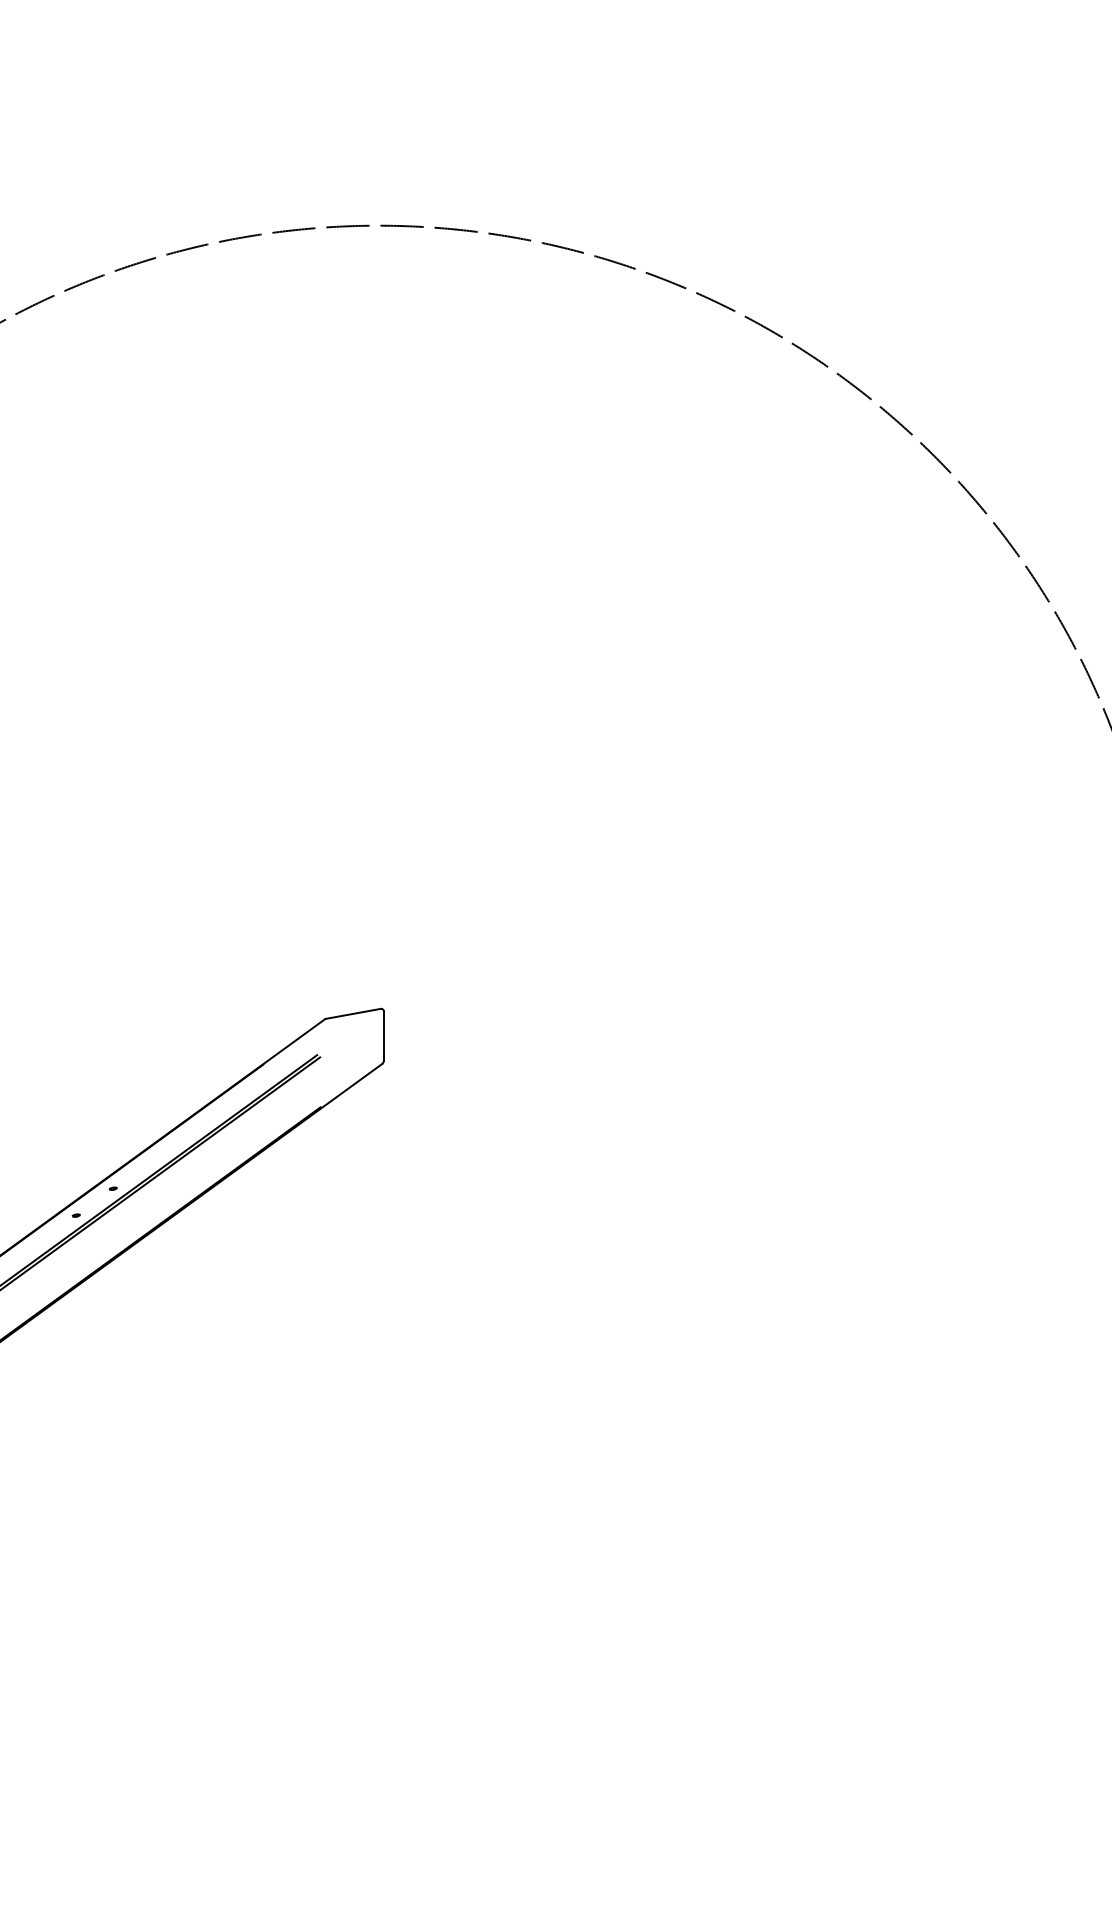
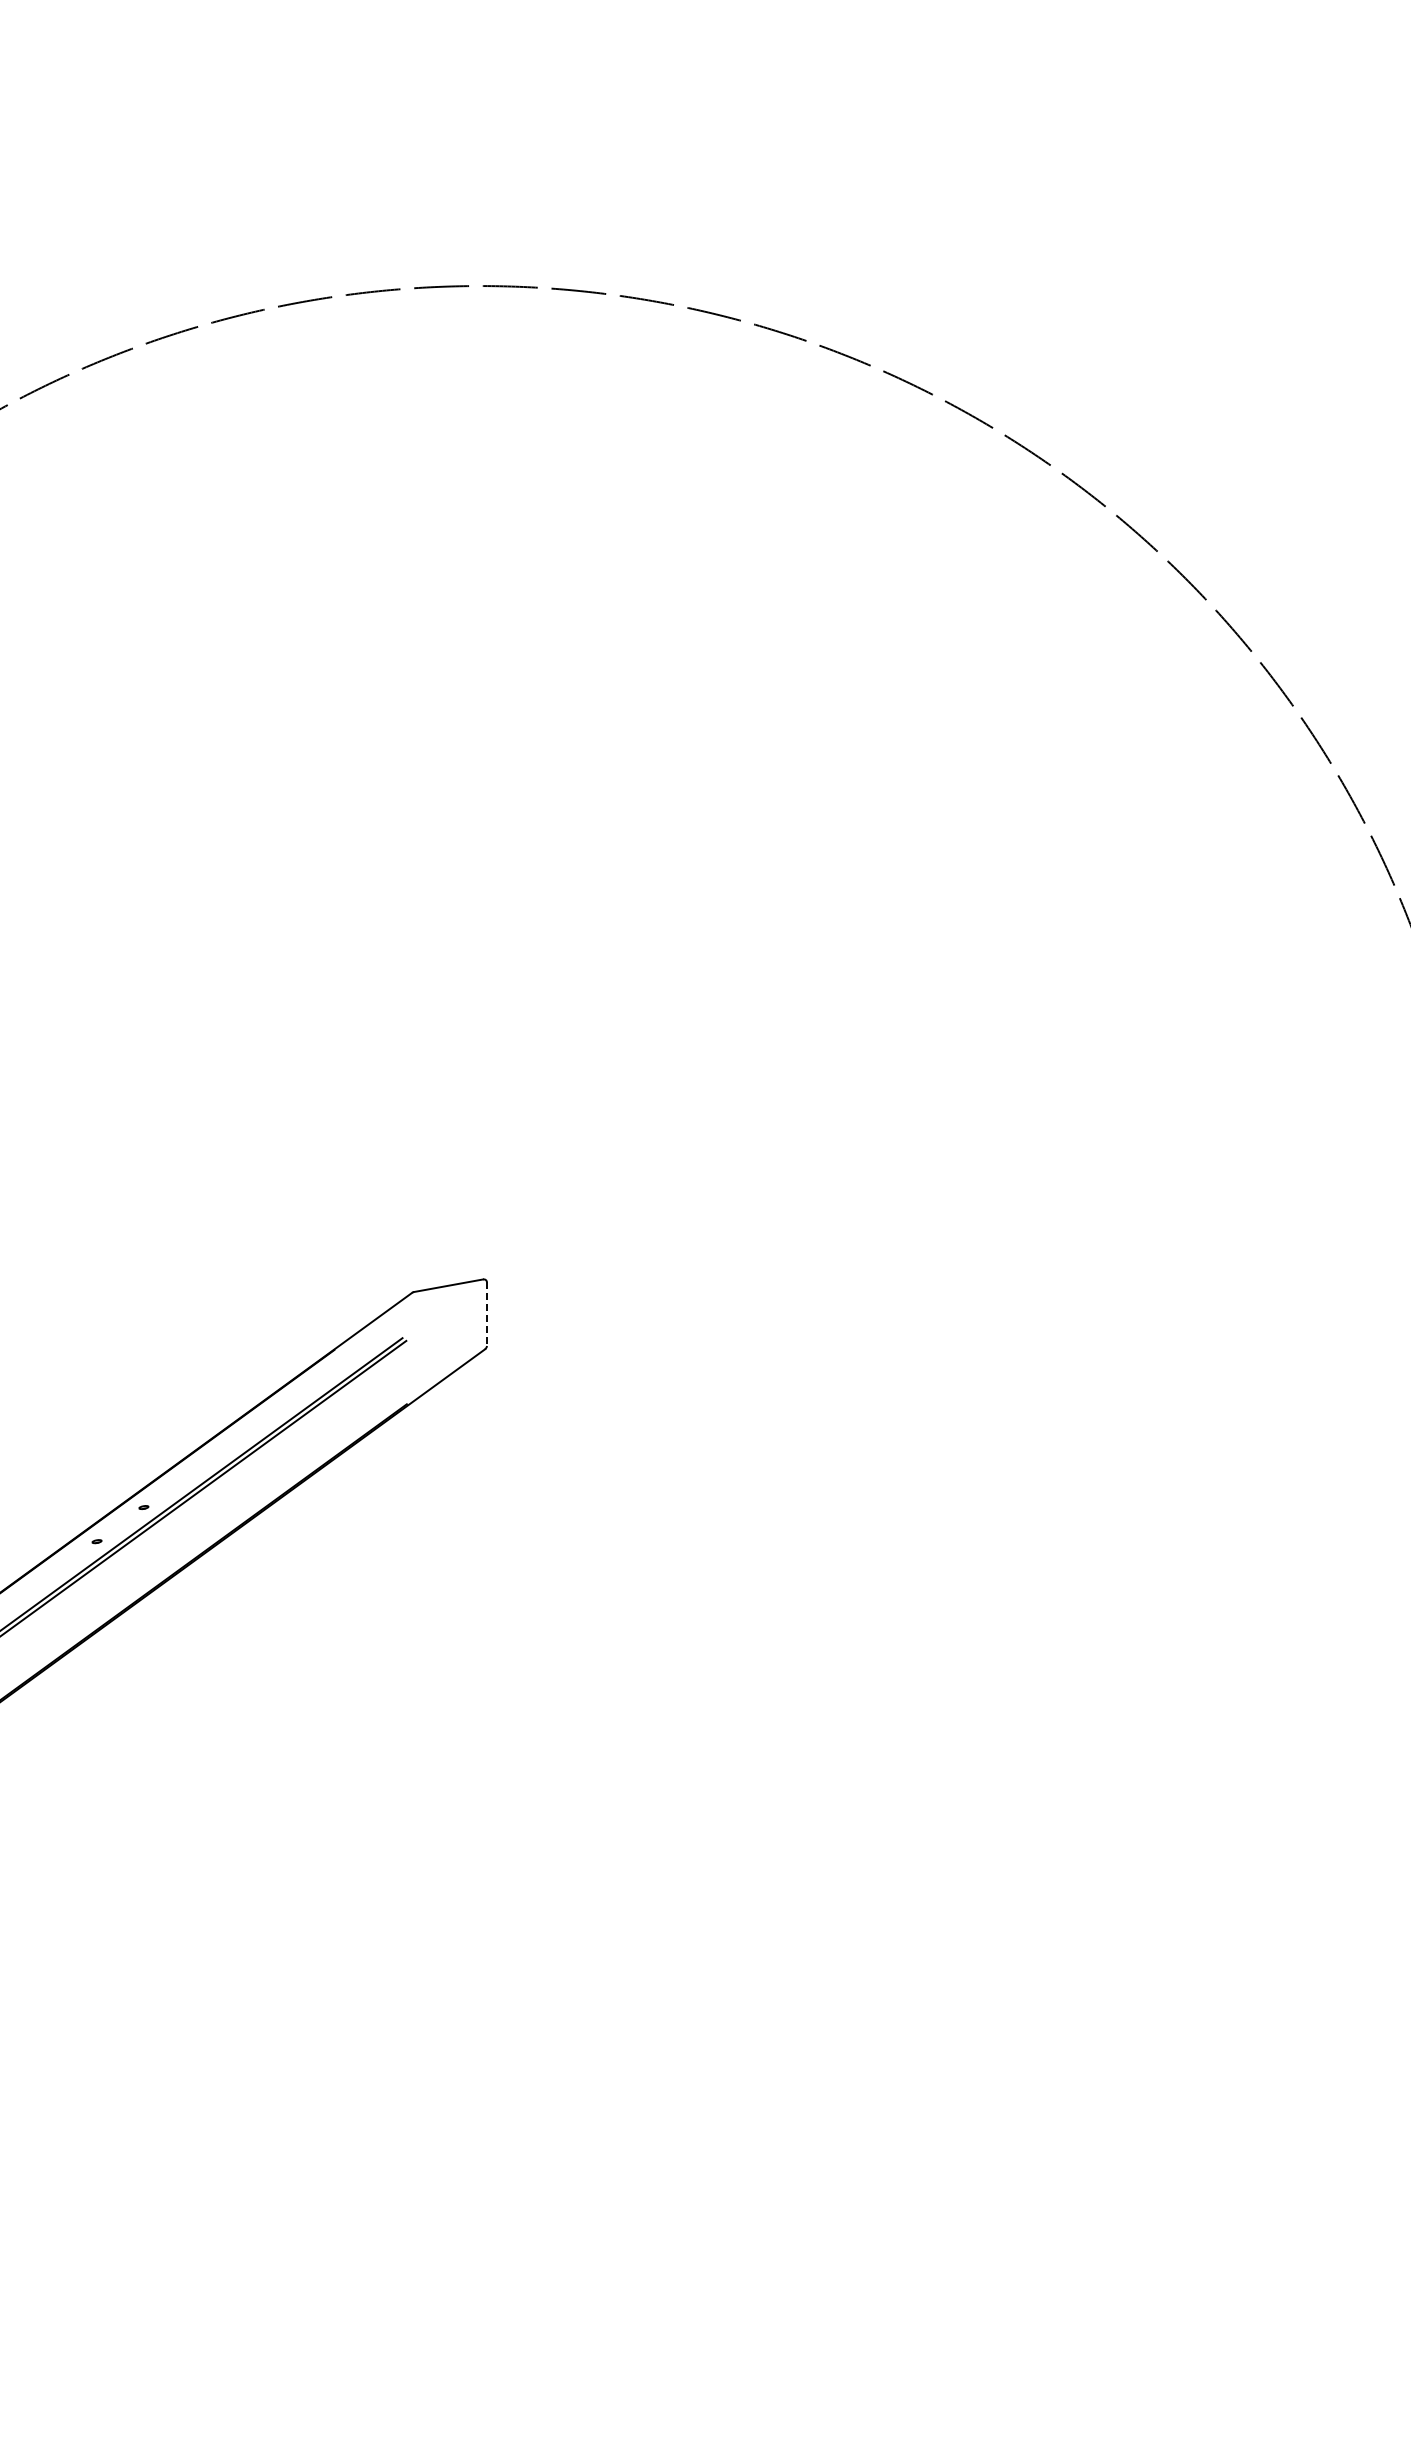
line: (383, 1036) -> (486, 1314), solid -> dashed

